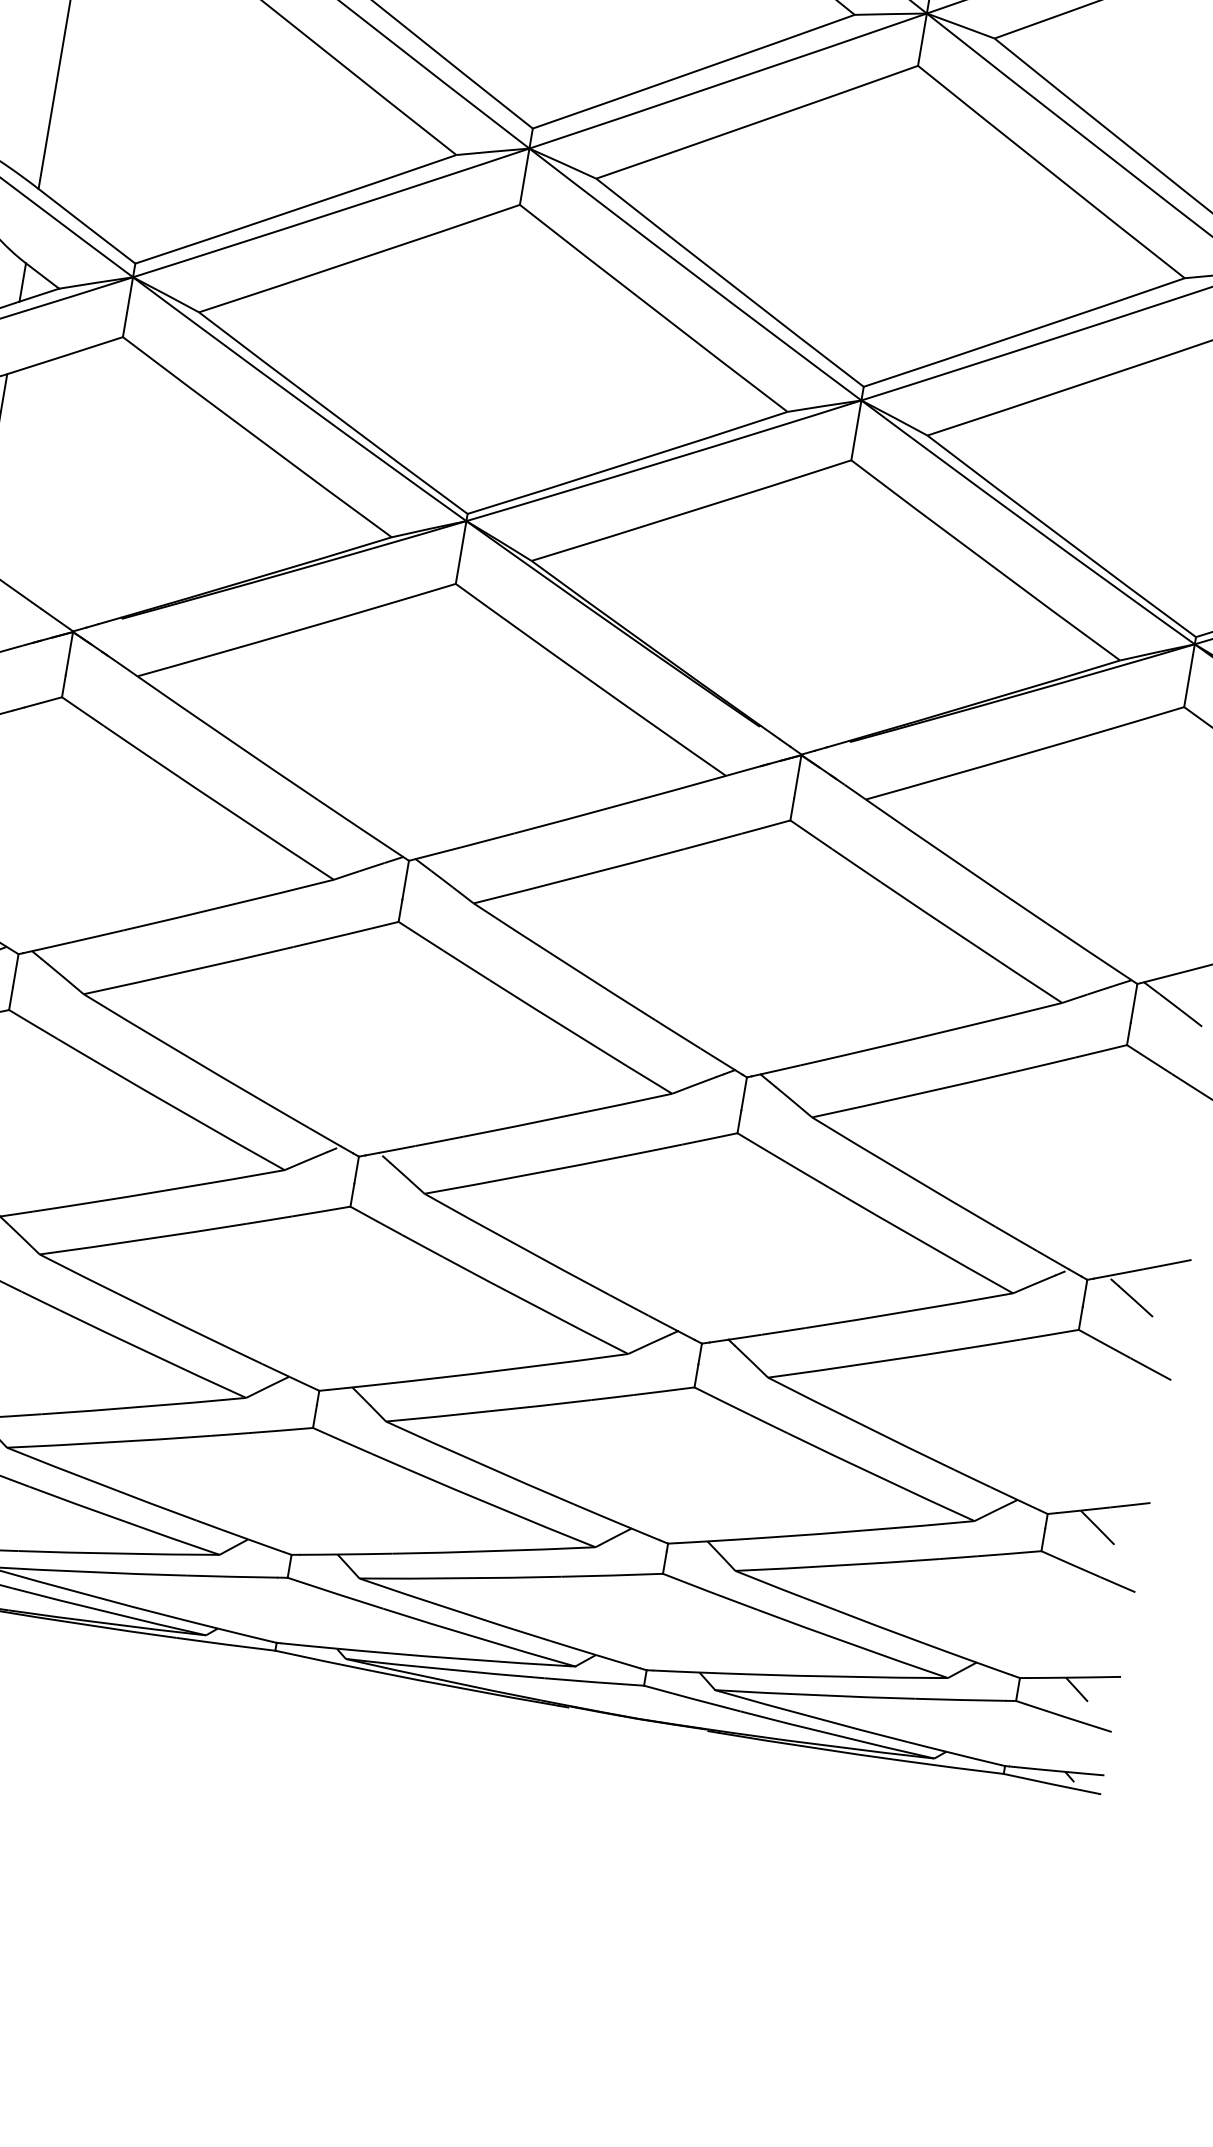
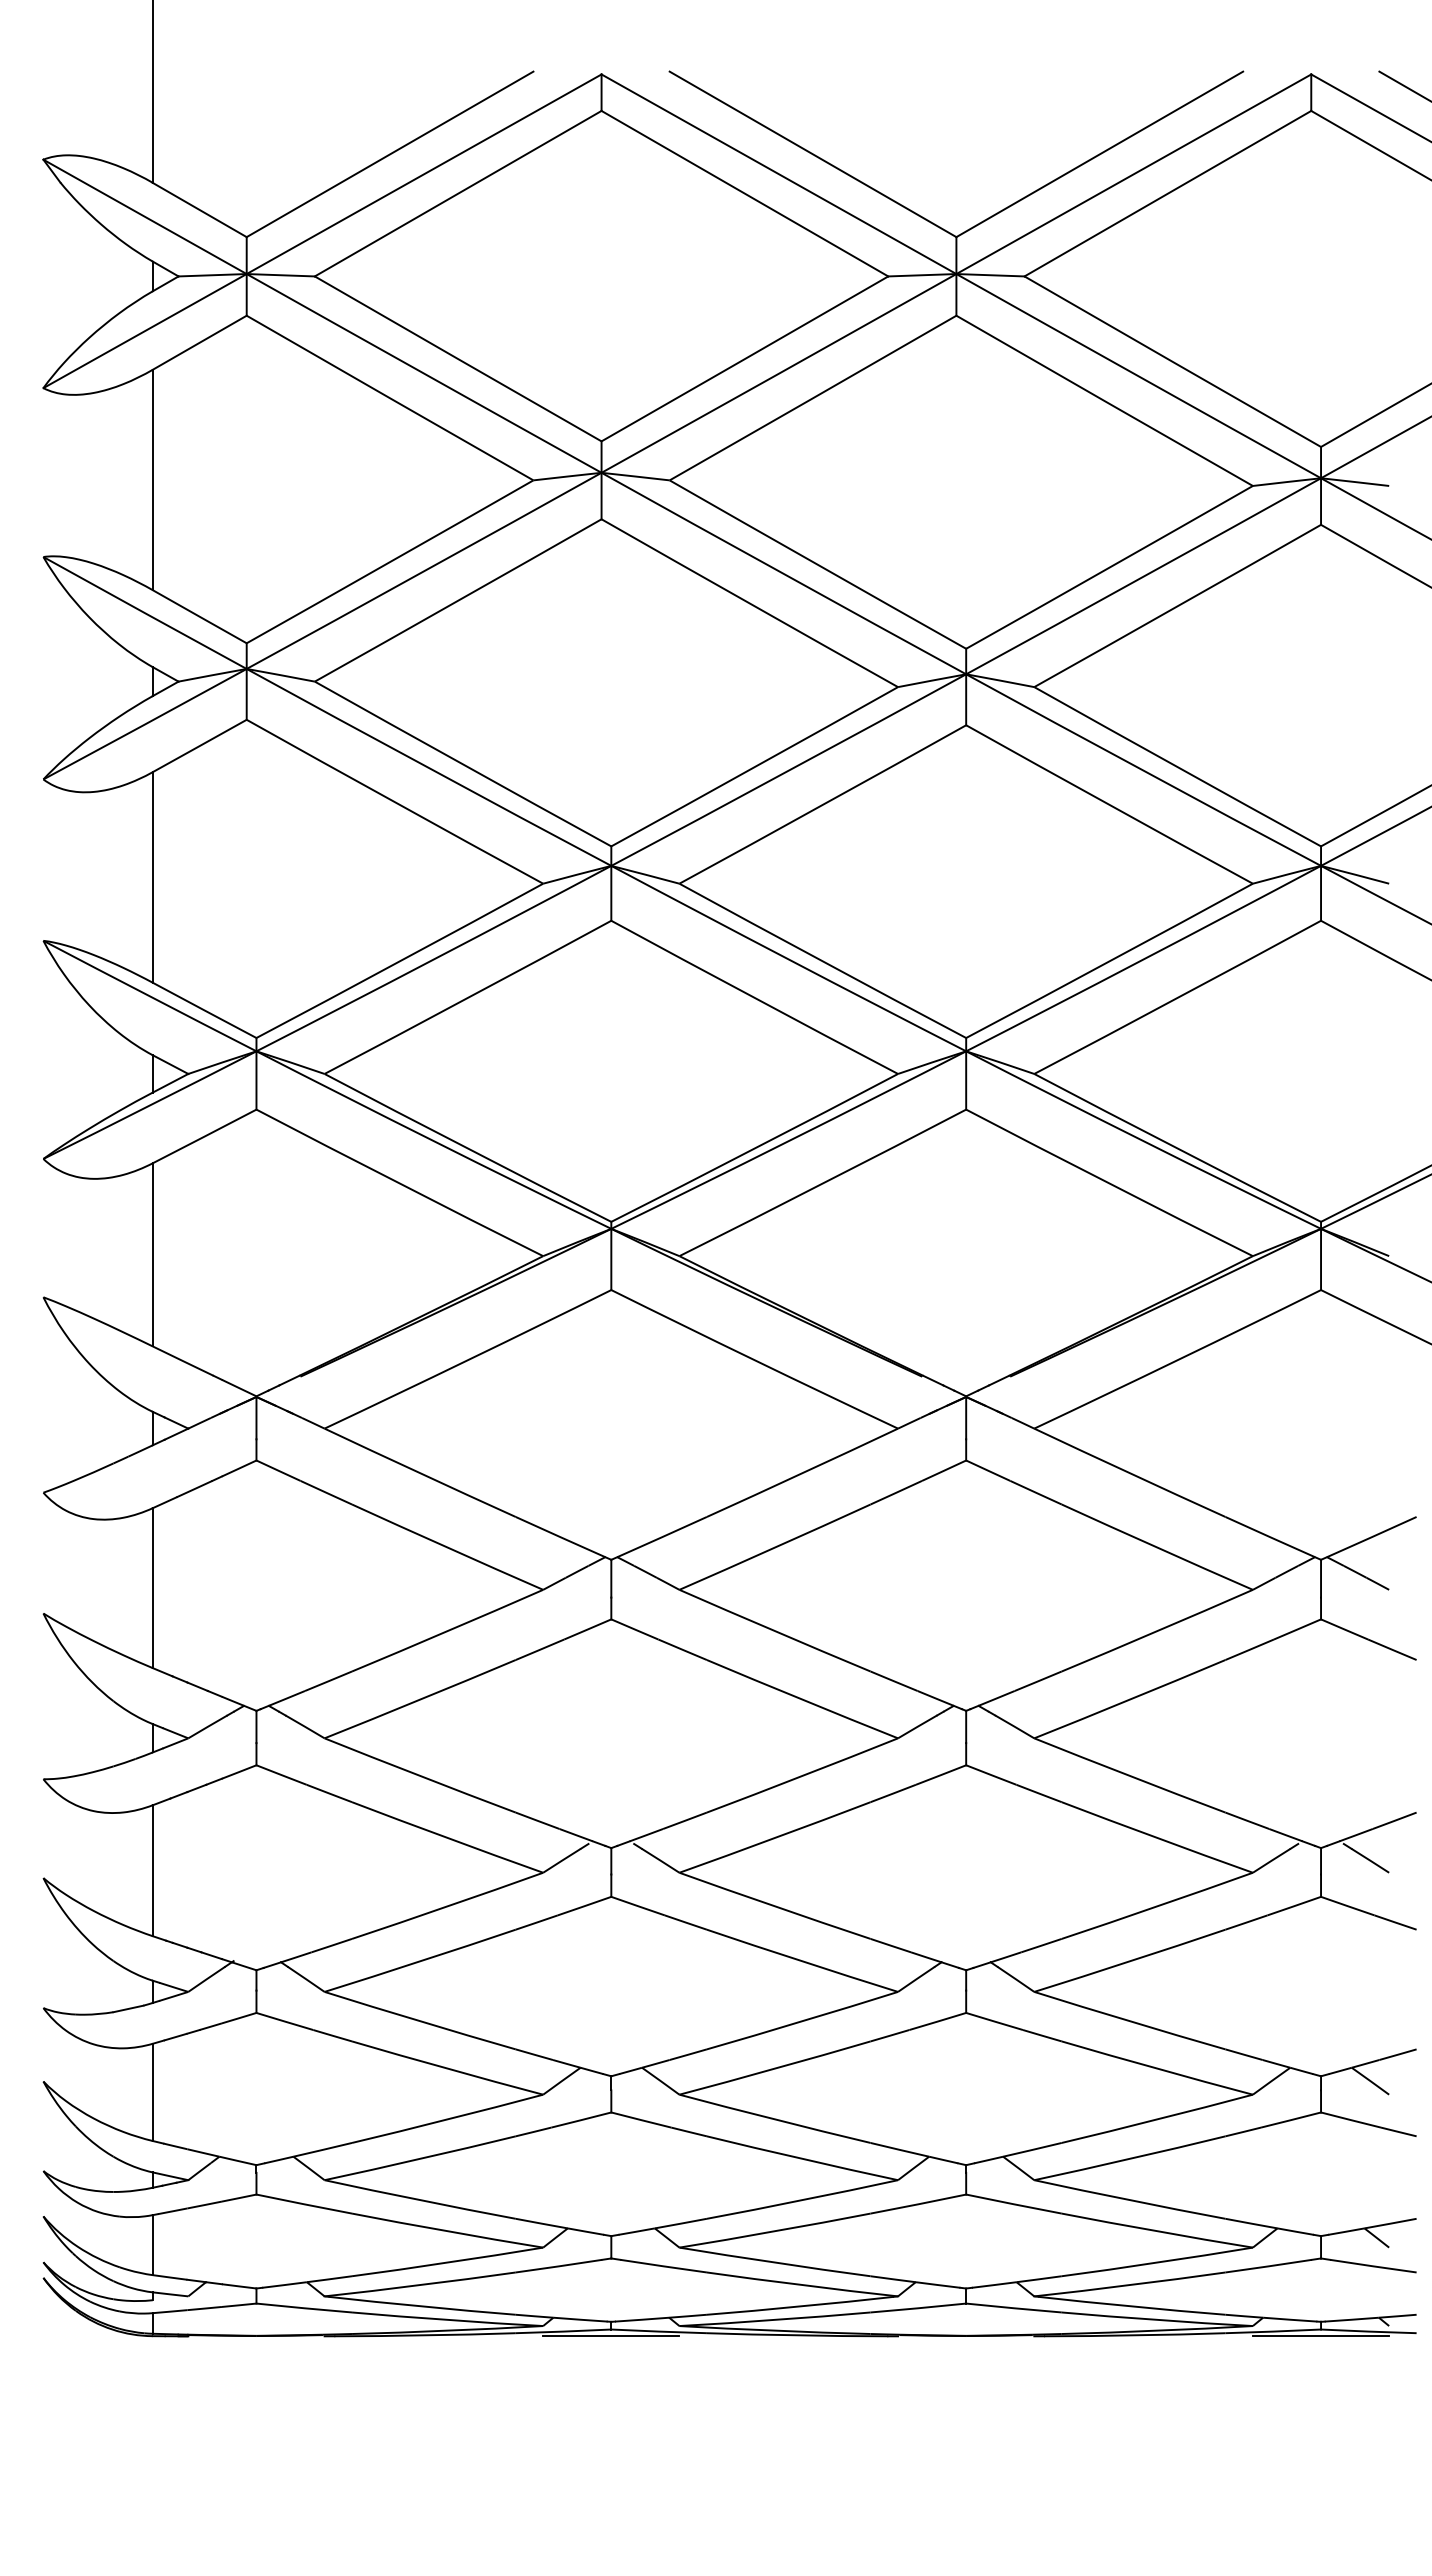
line: (274, 1657) -> (611, 2336), added
line: (1001, 1781) -> (1320, 2336), added

